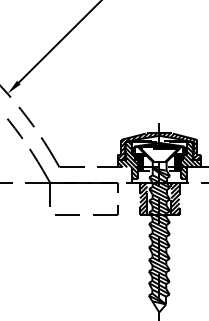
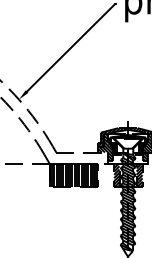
hatch: (83, 197) -> (73, 174), added

